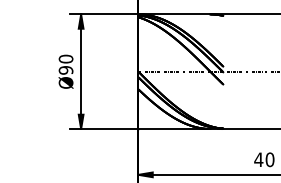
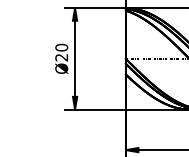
text: (65, 70) -> (61, 57), Ø90 -> Ø20

